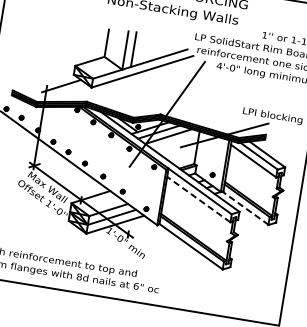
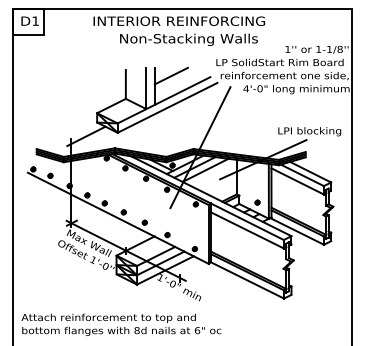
line: (150, 41) -> (170, 75), added
line: (198, 199) -> (247, 230), dashed -> solid
line: (245, 208) -> (297, 231), dashed -> solid

